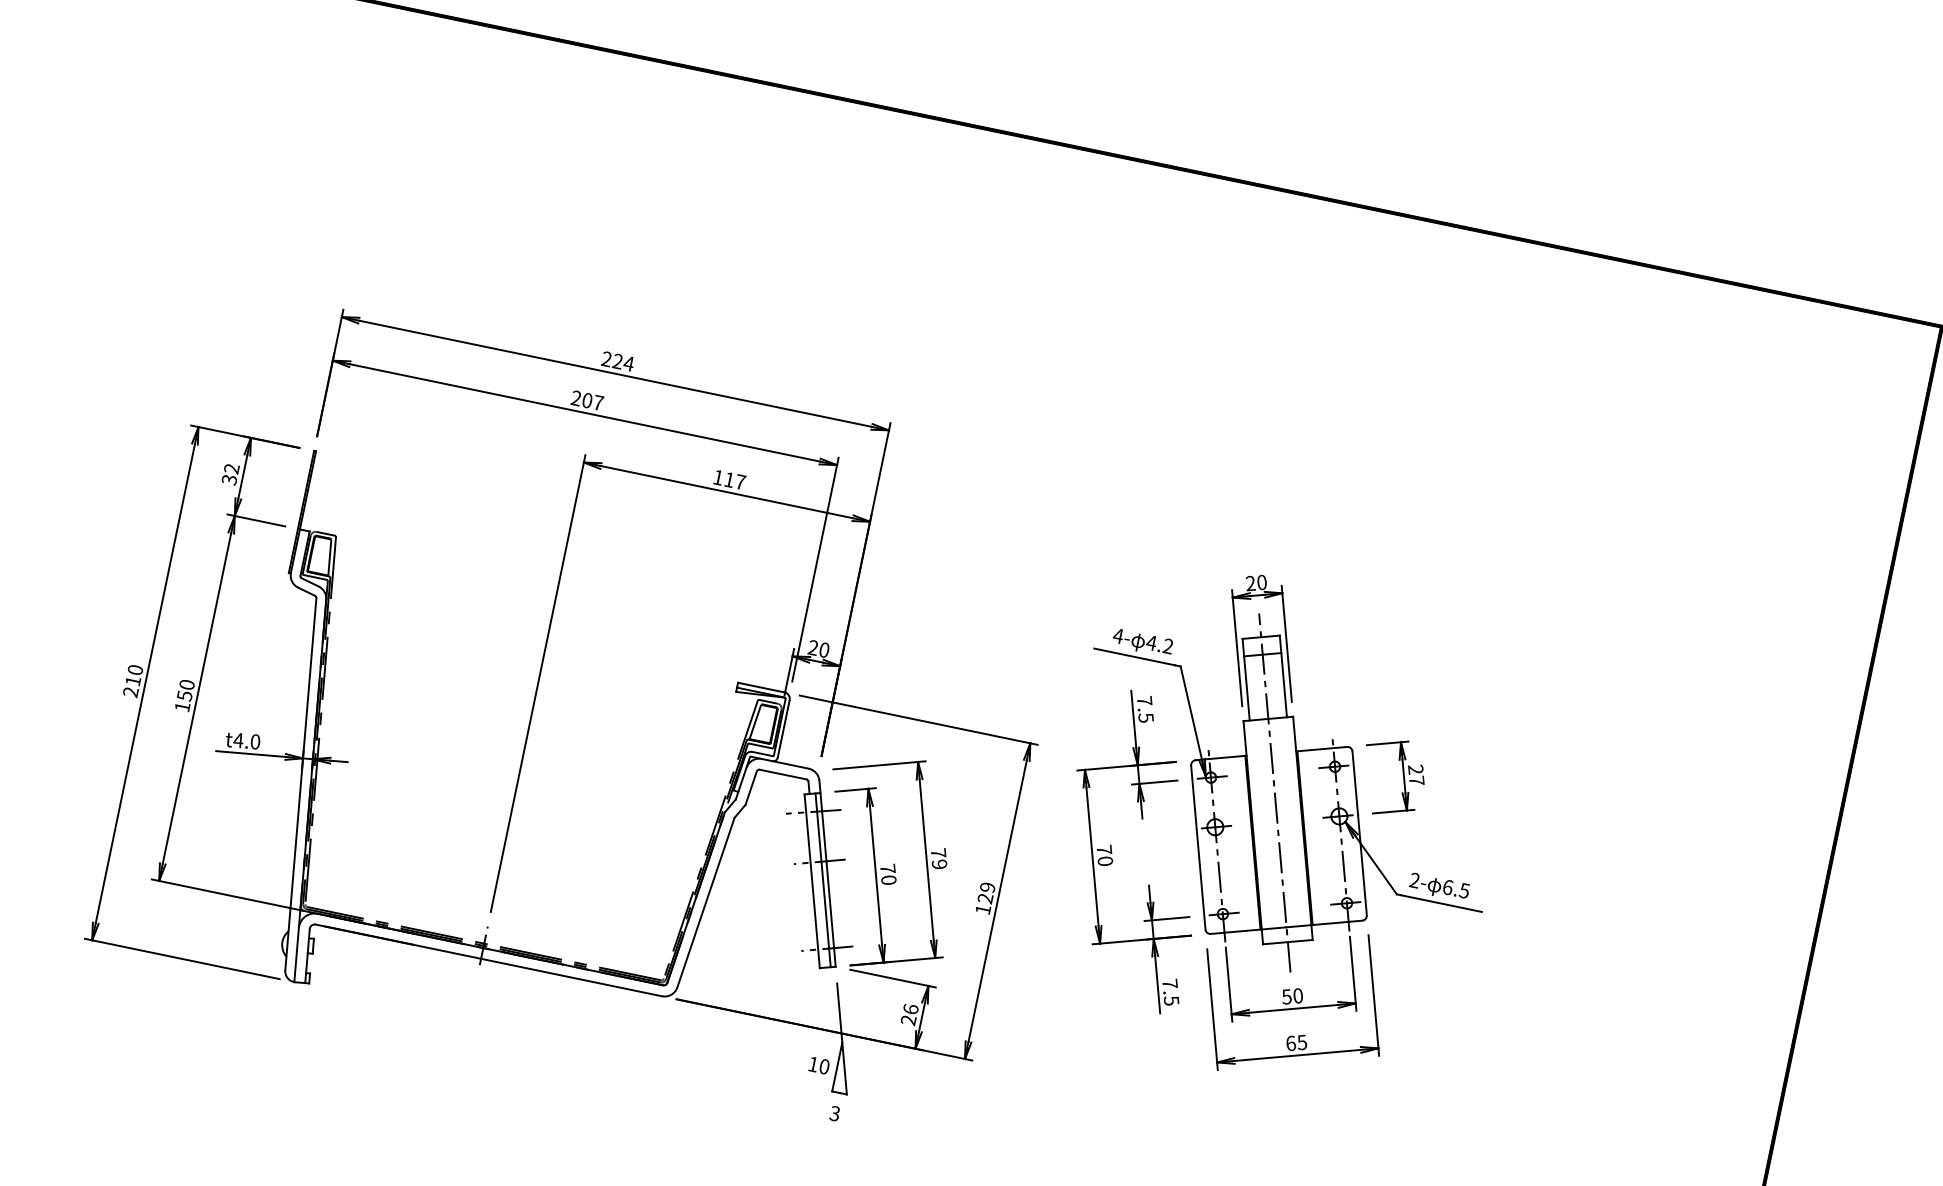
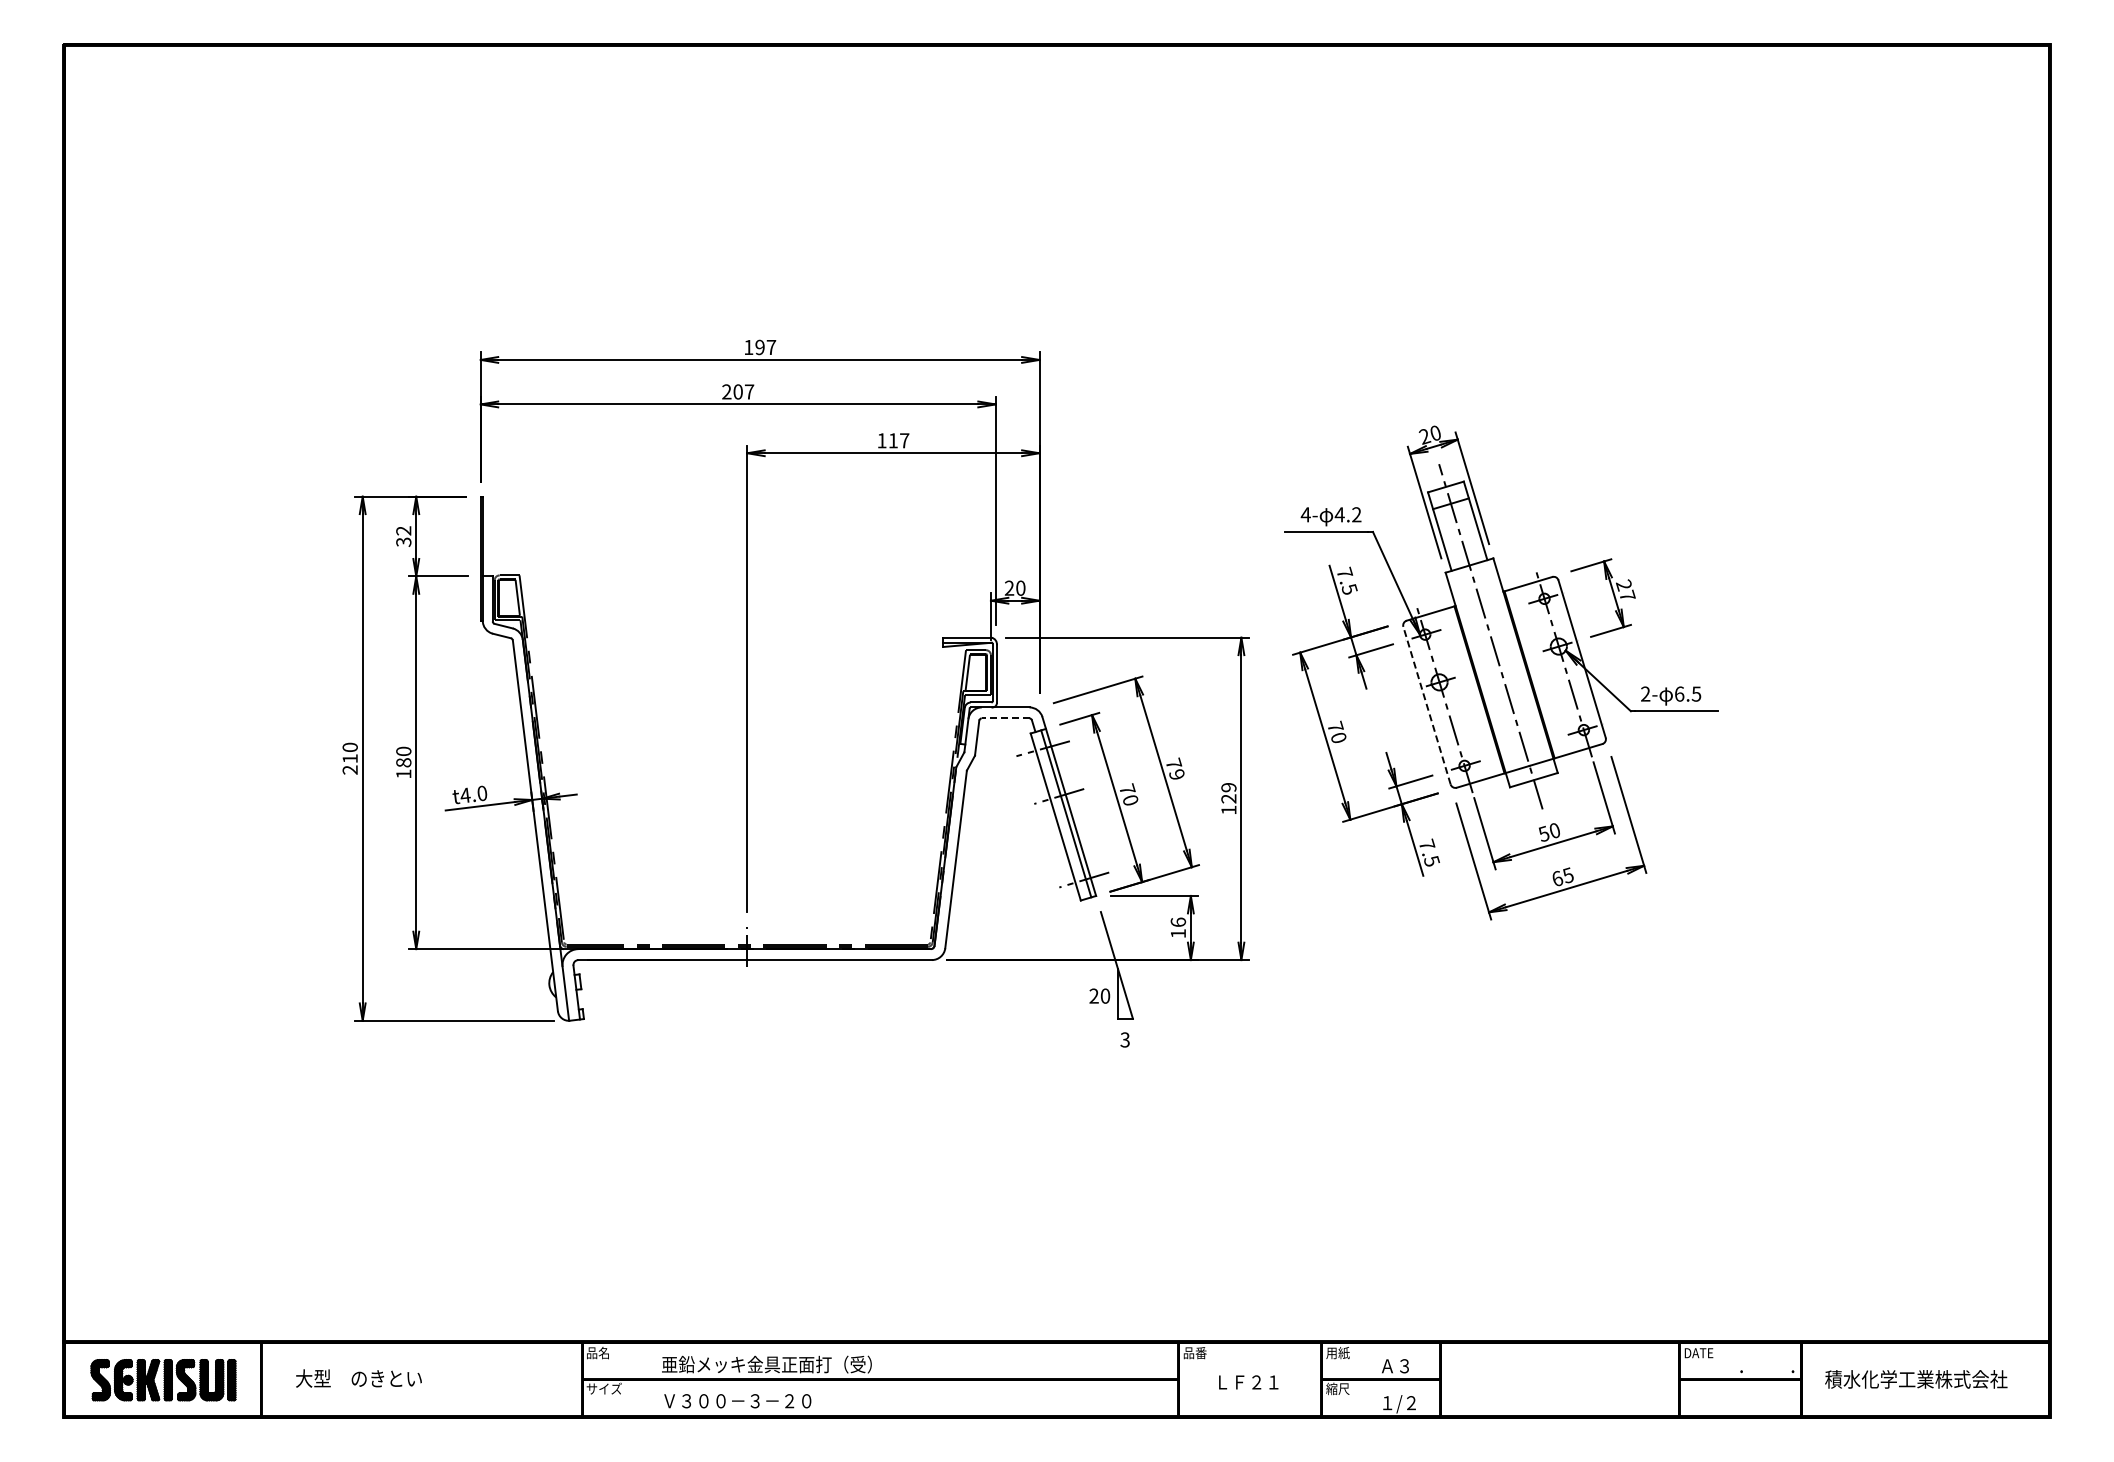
text: (618, 361) -> (760, 347), 224 -> 197
text: (184, 695) -> (403, 762), 150 -> 180
line: (782, 774) -> (1005, 718), solid -> dashed
line: (1197, 847) -> (1426, 705), solid -> dashed
text: (907, 1020) -> (1177, 933), 26 -> 16
text: (812, 1063) -> (1093, 995), 10 -> 20

